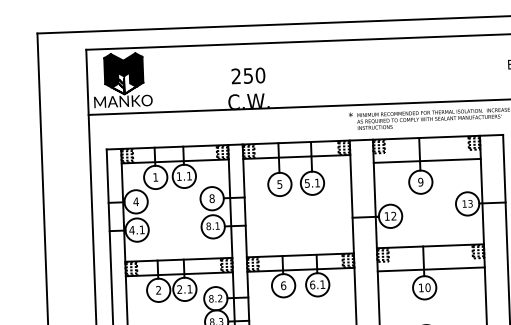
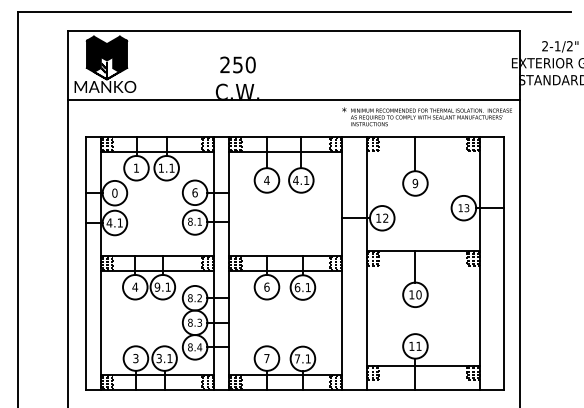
line: (426, 161) -> (422, 161), removed
text: (306, 183) -> (295, 180), 5.1 -> 4.1
text: (279, 184) -> (266, 180), 5 -> 4
text: (211, 198) -> (194, 192), 8 -> 6
text: (135, 201) -> (114, 192), 4 -> 0
line: (430, 269) -> (422, 275), removed
text: (179, 288) -> (157, 286), 2.1 -> 9.1
text: (158, 289) -> (135, 286), 2 -> 4

